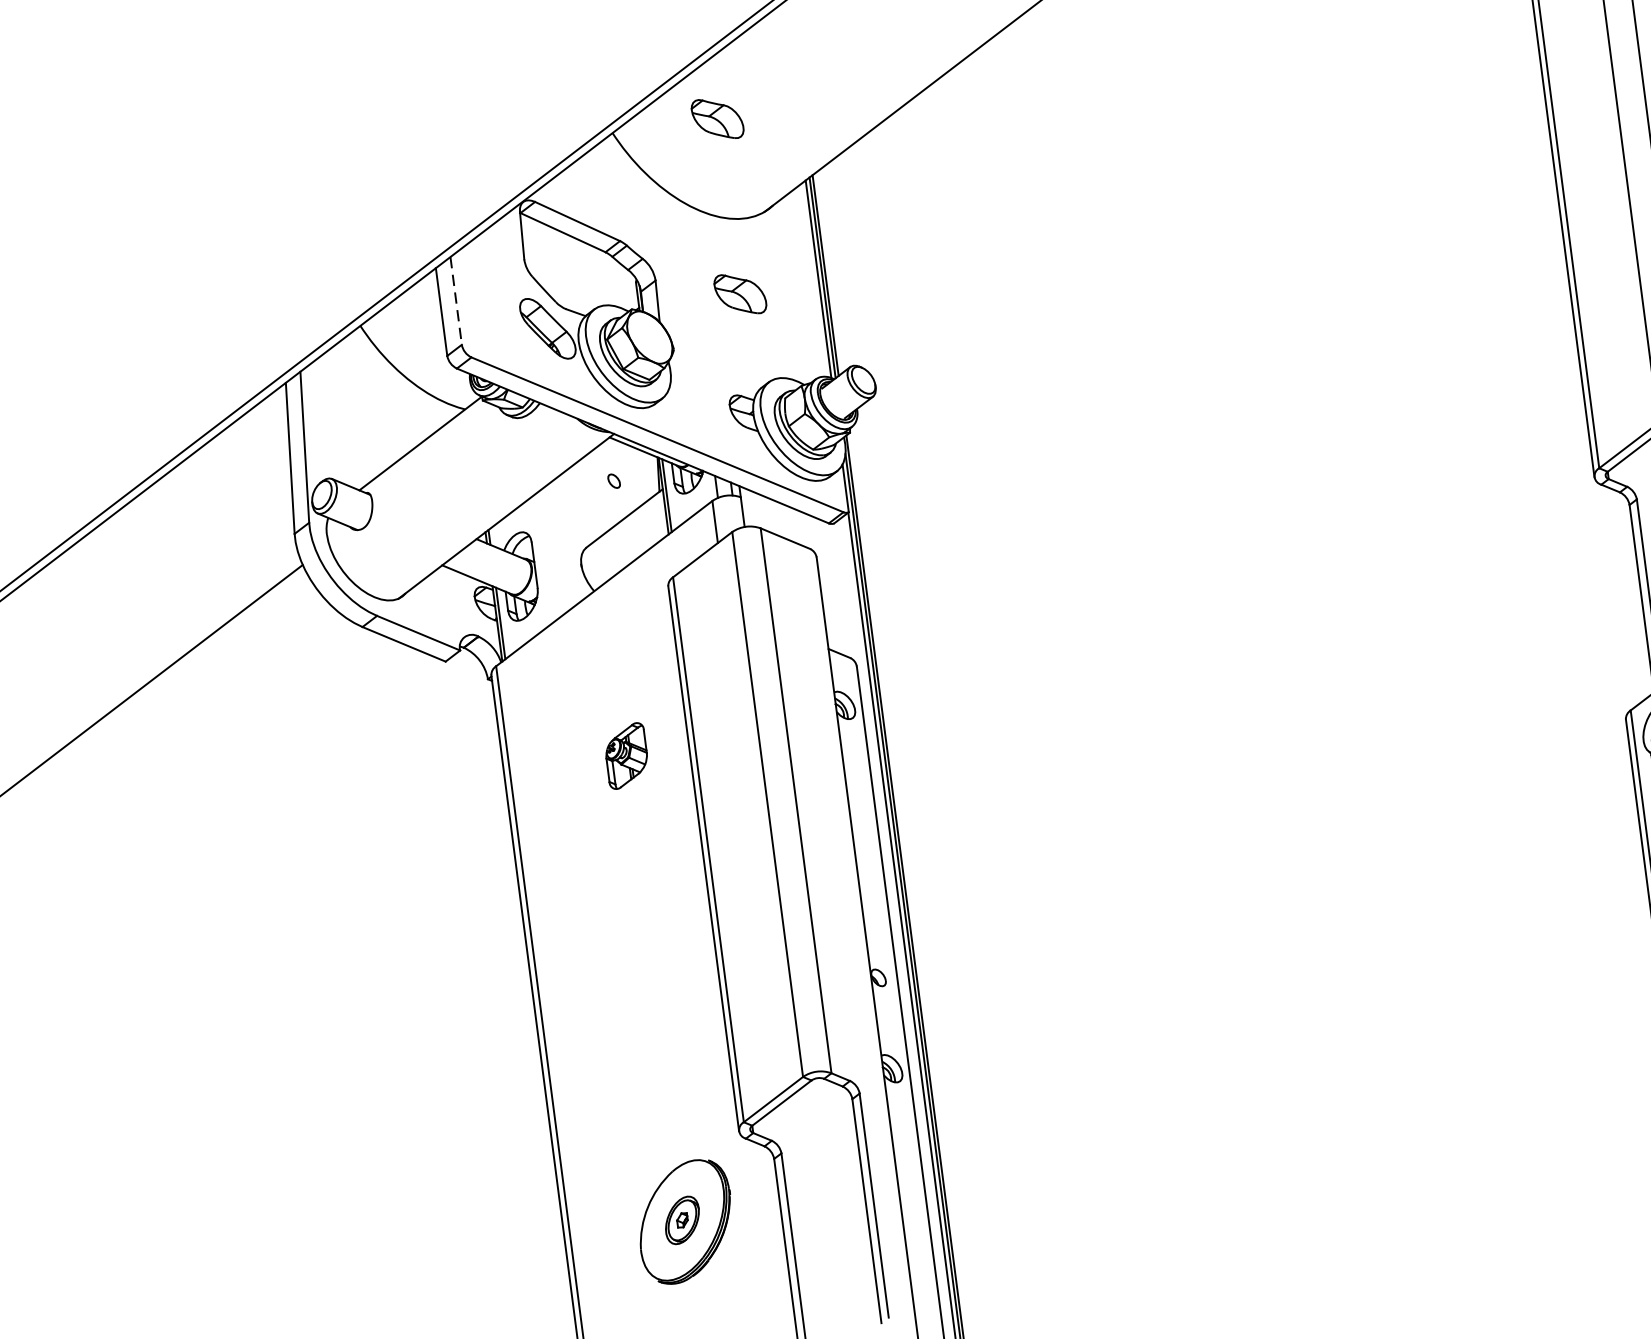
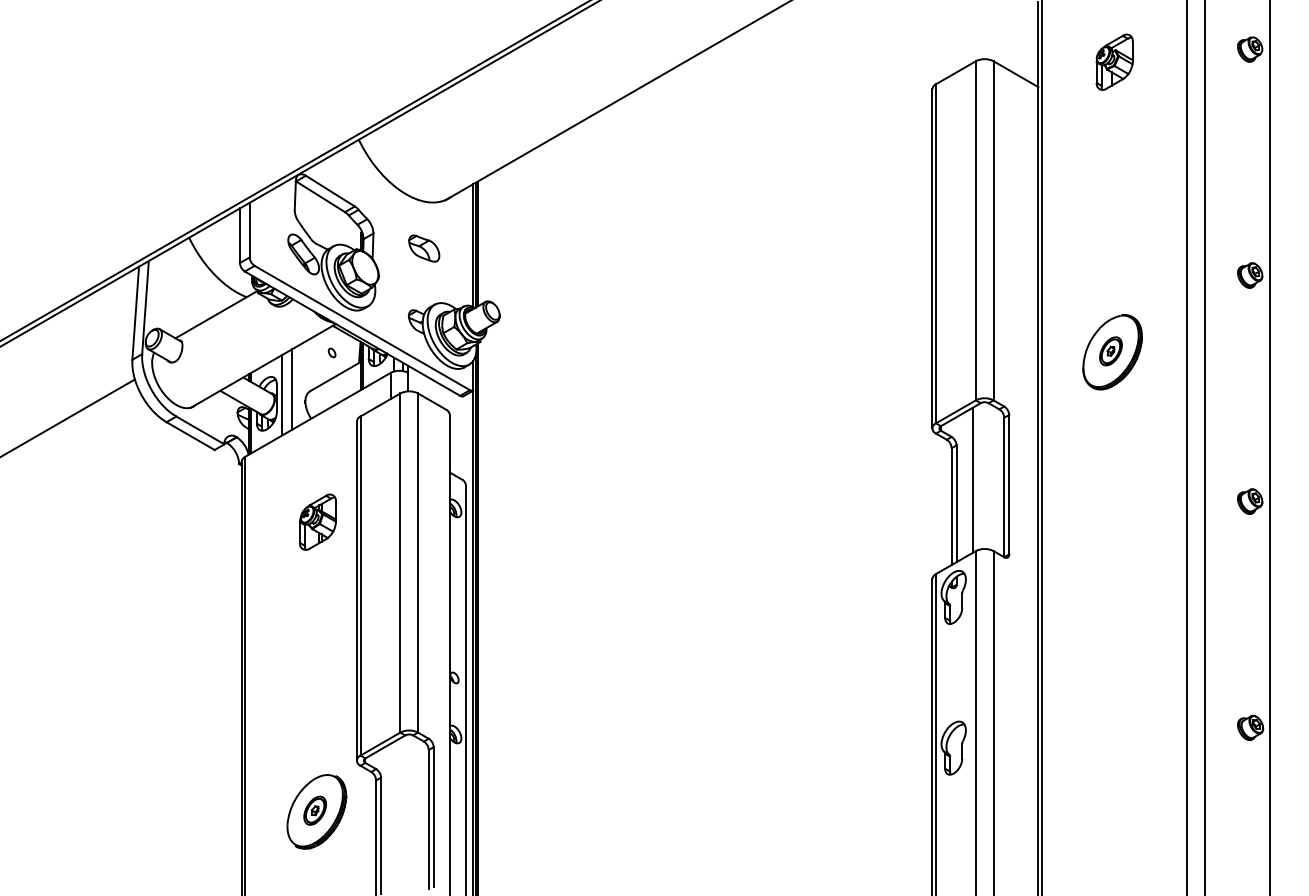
part: (718, 118) -> (424, 139), removed
line: (455, 301) -> (249, 230), dashed -> solid
line: (558, 548) -> (292, 389), added
line: (543, 558) -> (282, 394), added
part: (625, 755) -> (317, 521), size x1.43

